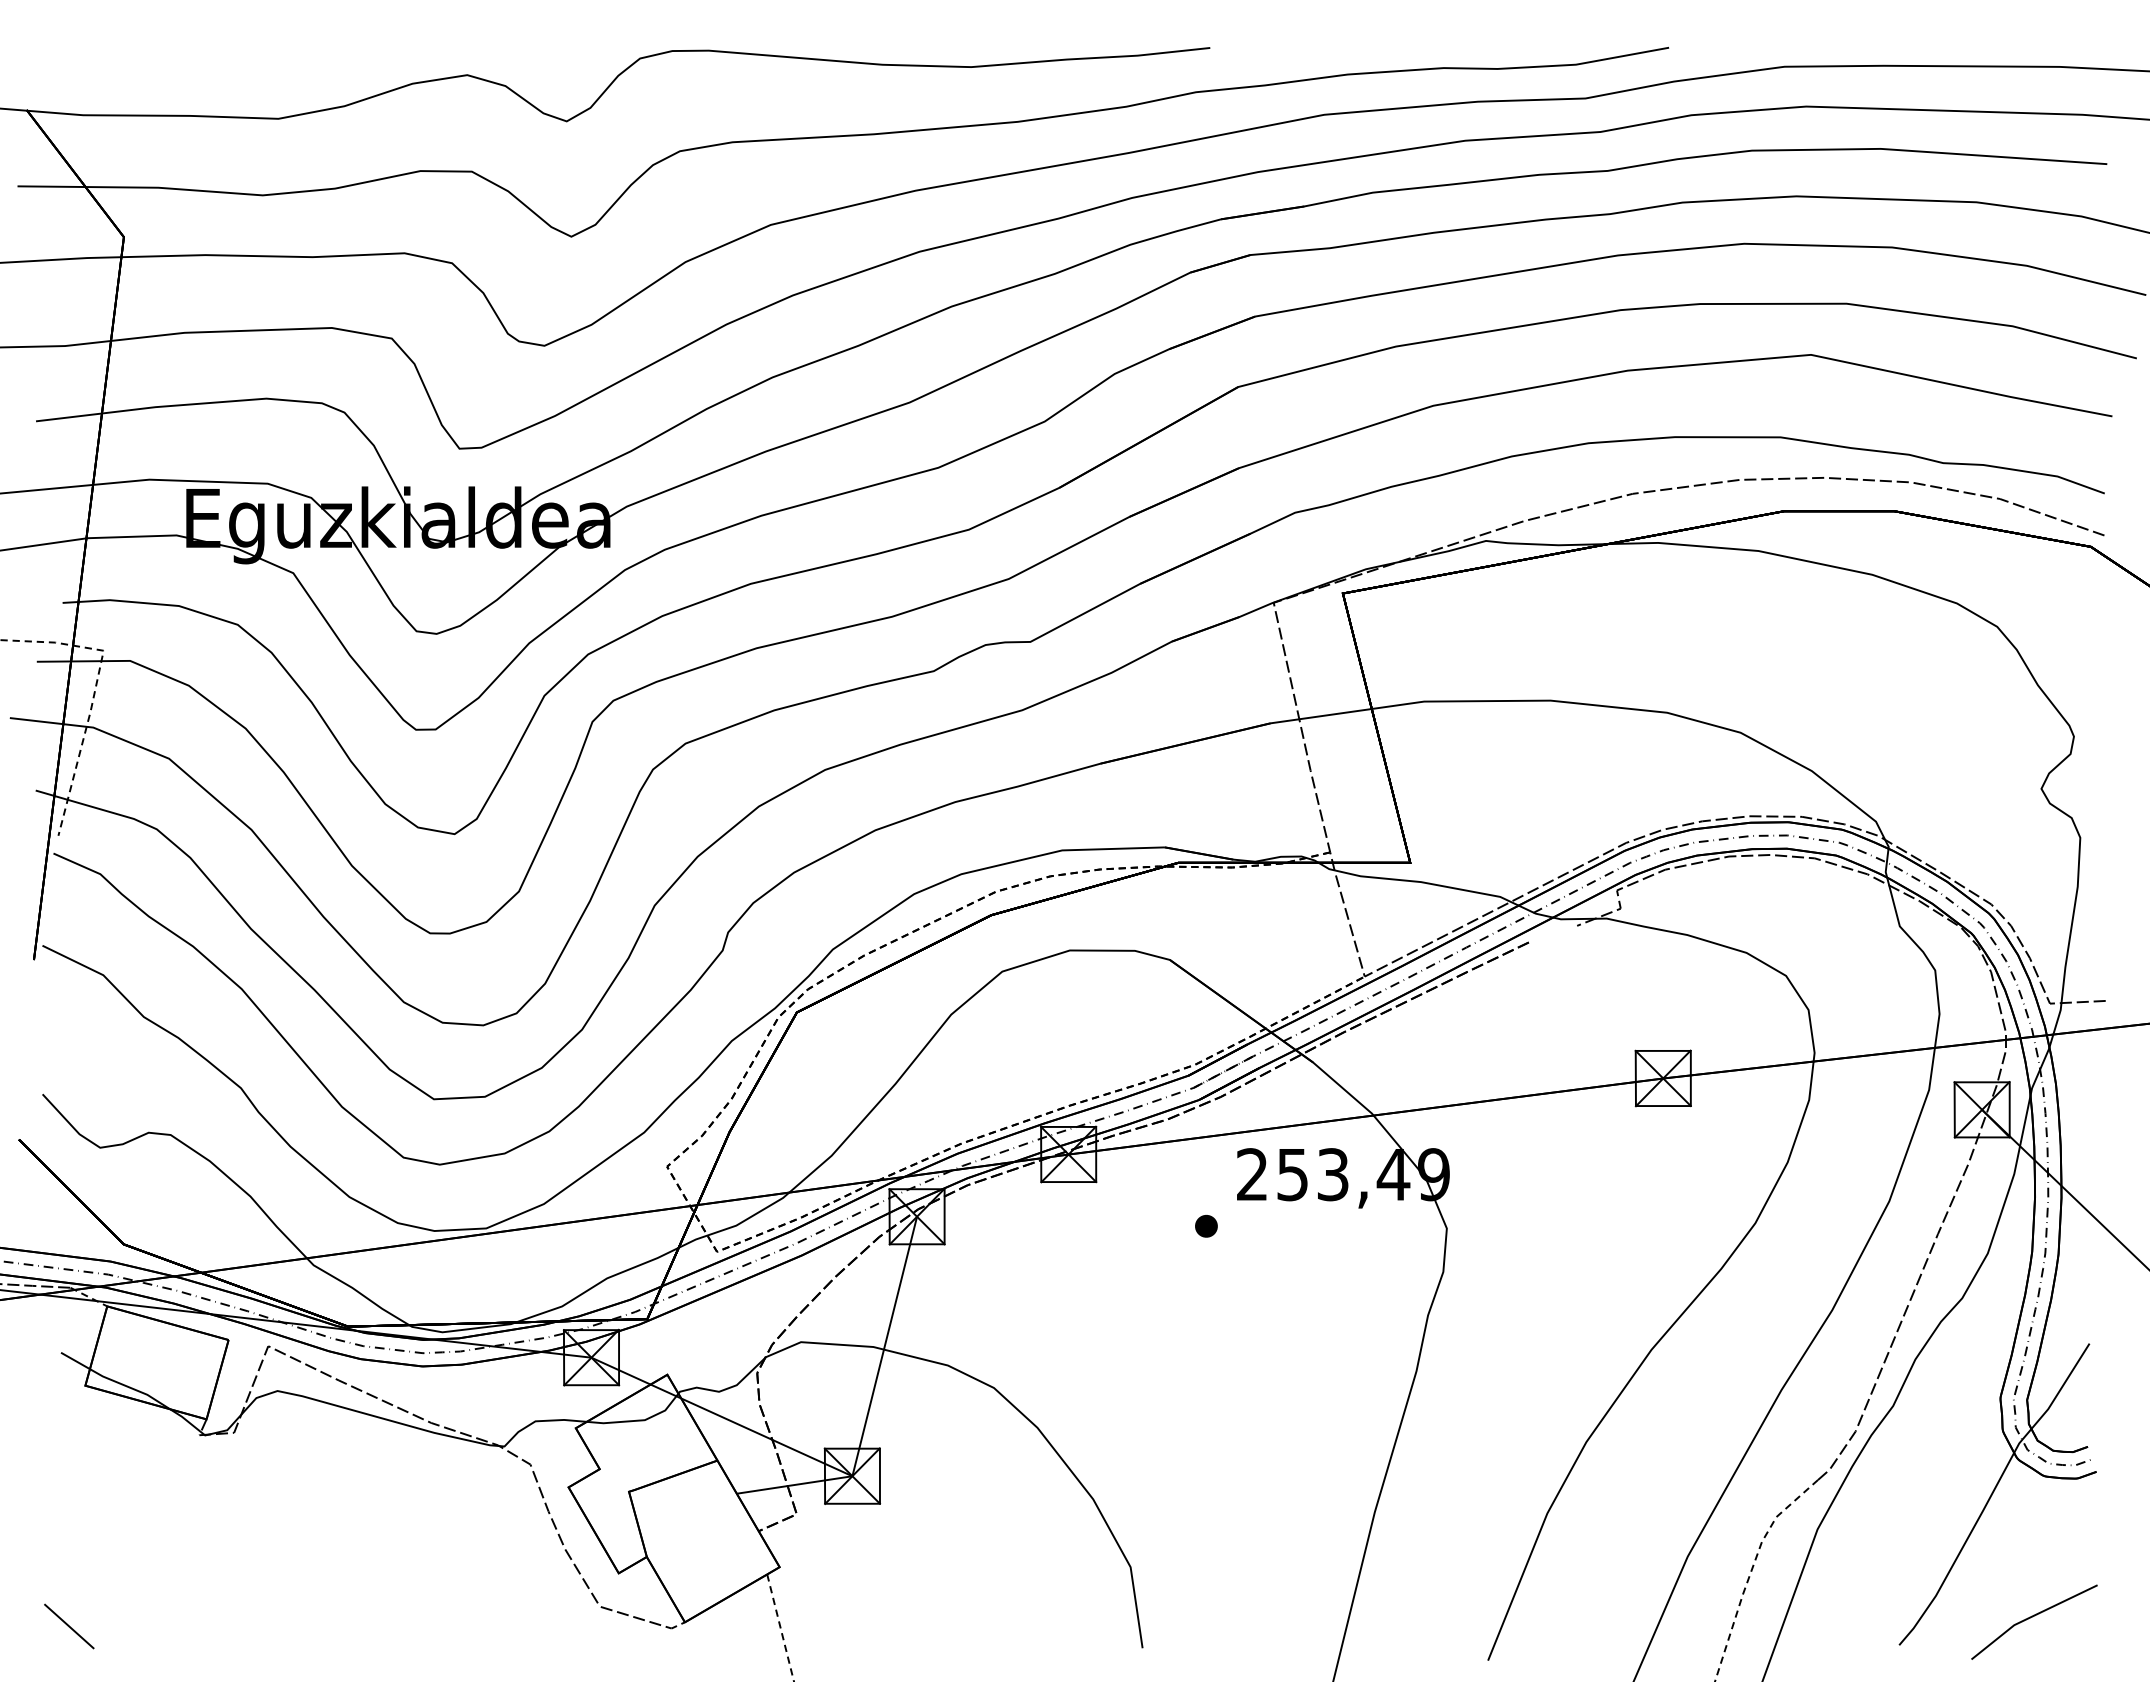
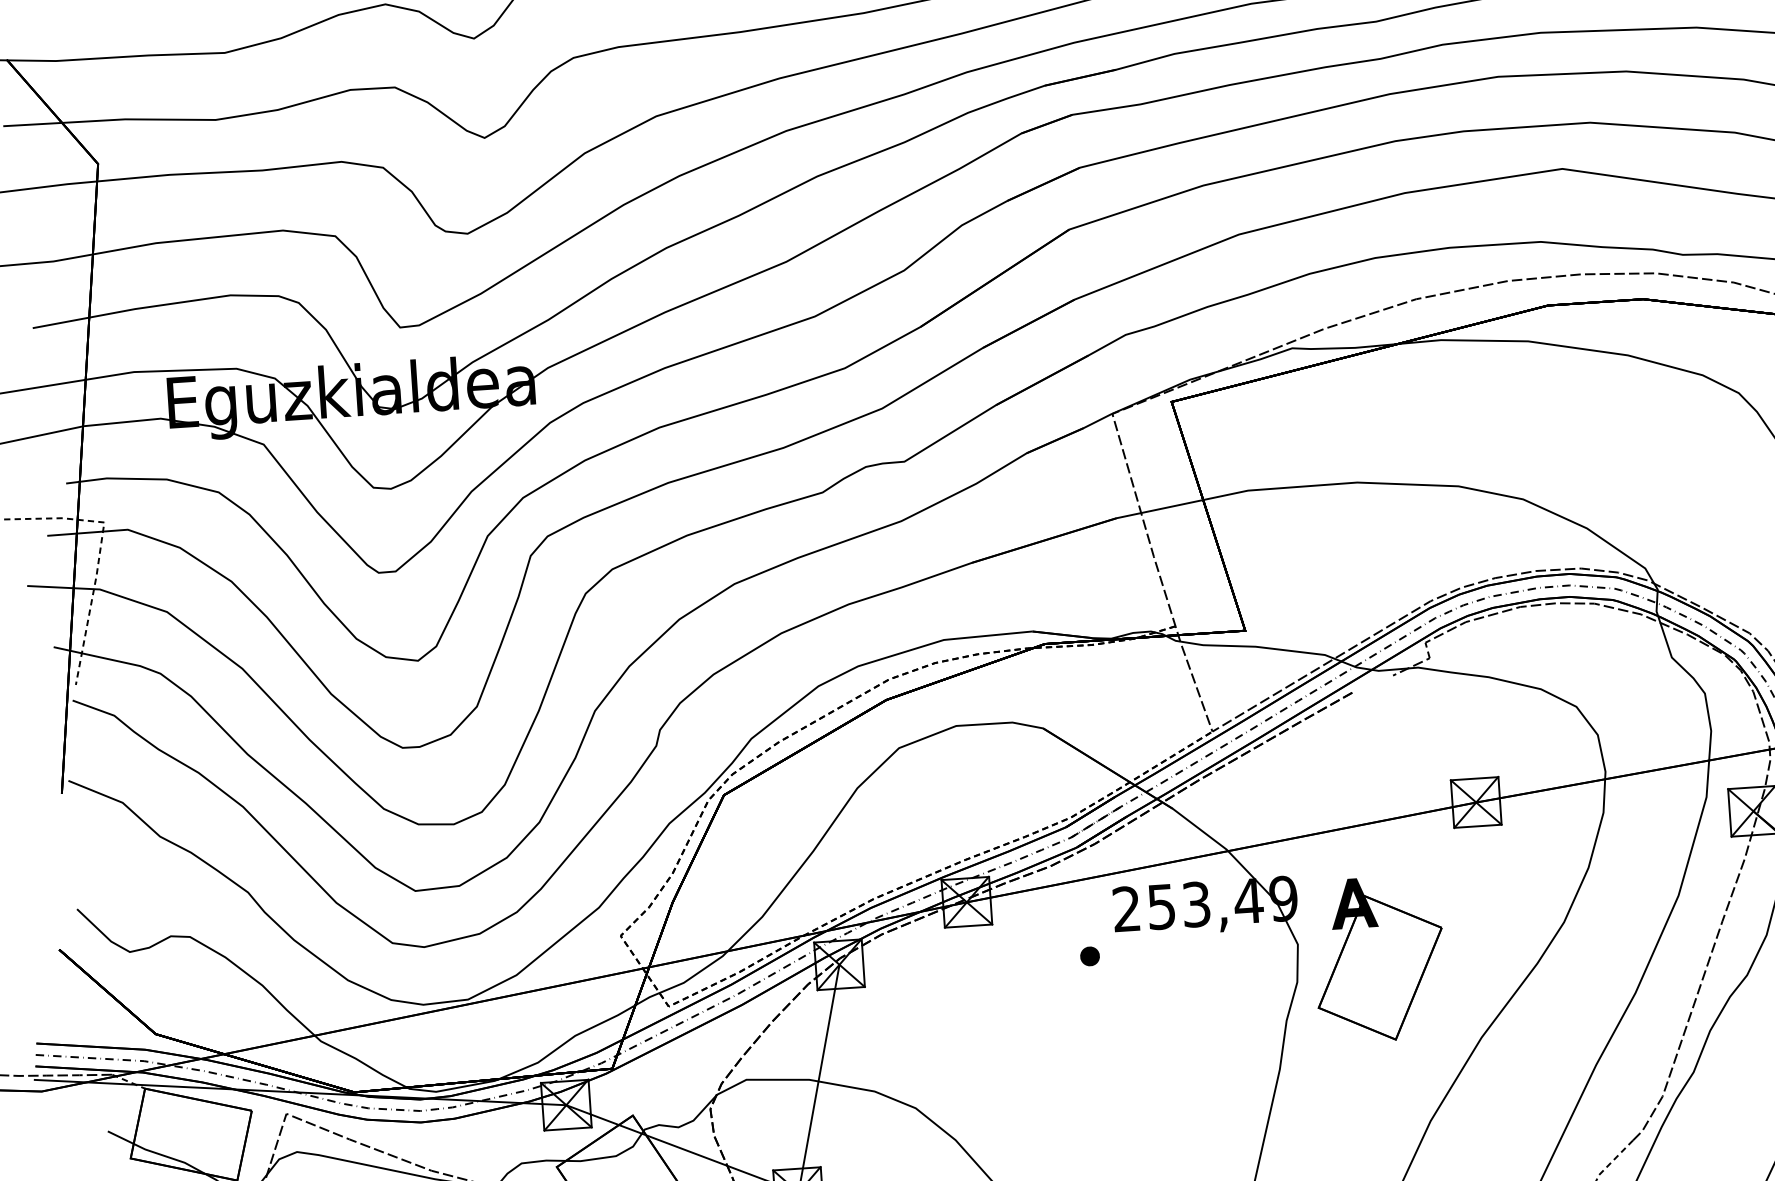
part: (1539, 1251) -> (1379, 959), added

